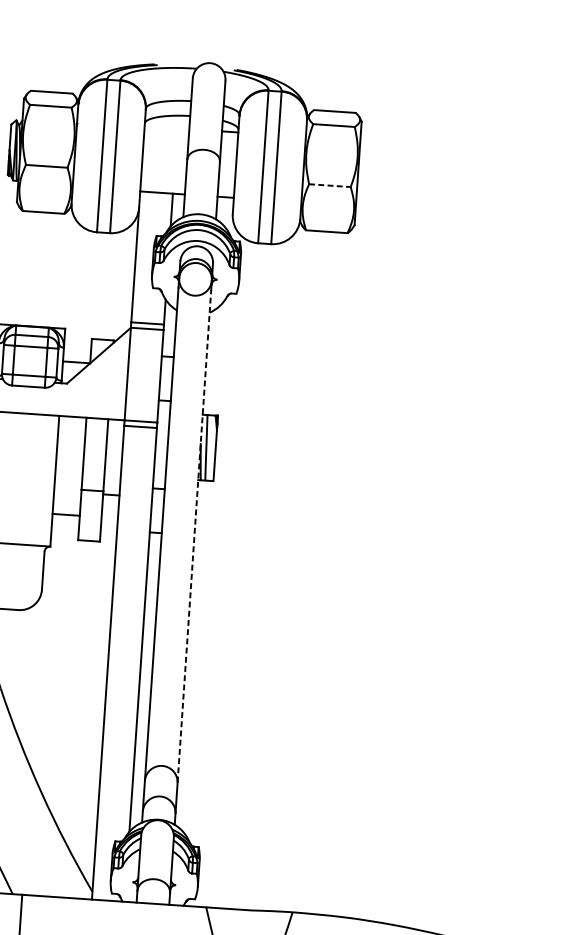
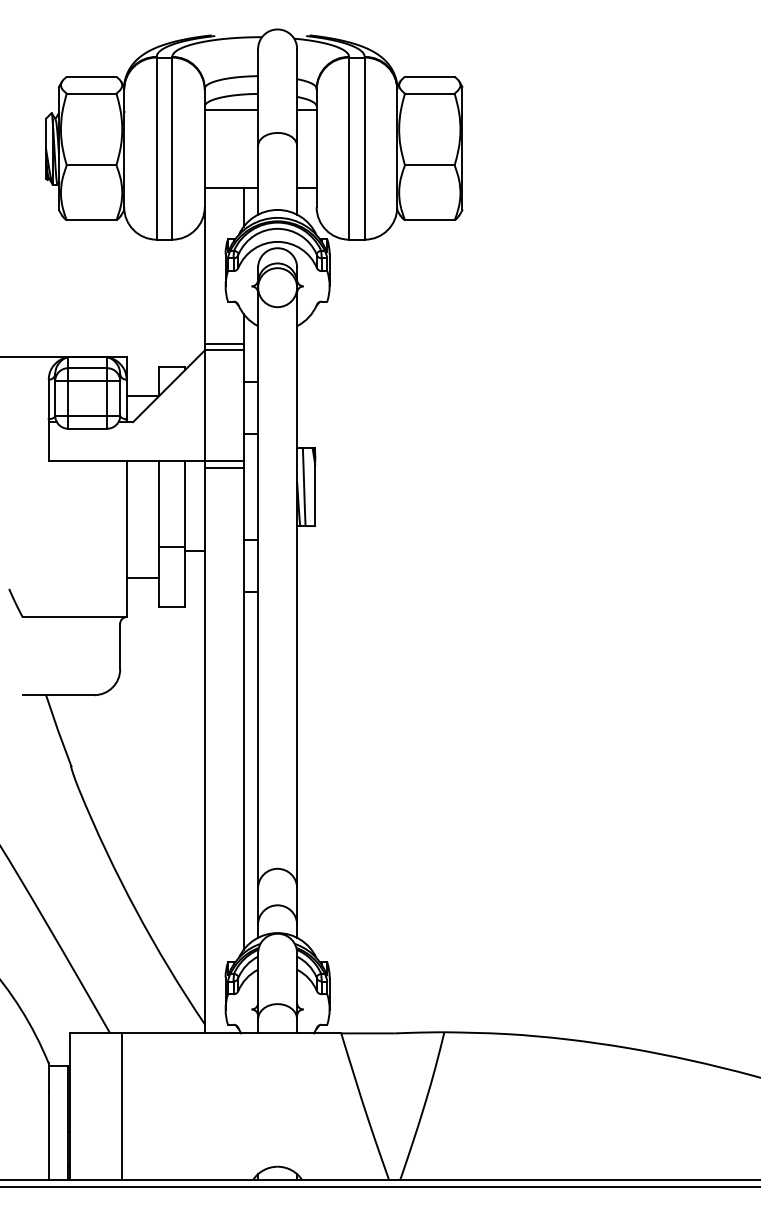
line: (167, 127) -> (231, 109), added
line: (329, 185) -> (429, 165), dashed -> solid
line: (194, 535) -> (297, 592), dashed -> solid

